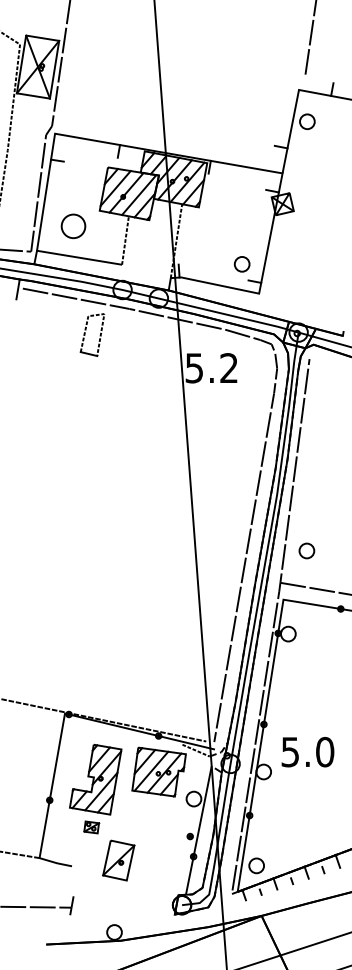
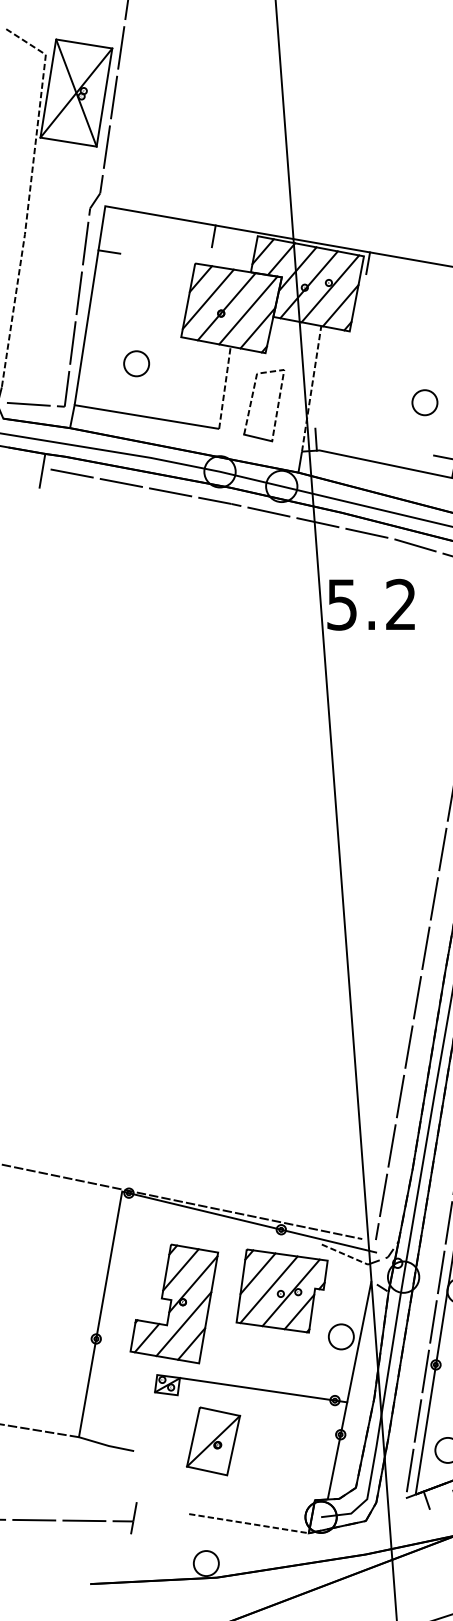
part: (73, 226) -> (136, 363), size x0.62
part: (241, 264) -> (423, 402), moved
part: (85, 334) -> (252, 404), moved
line: (148, 830) -> (264, 1390), added
line: (139, 908) -> (248, 1522), added

